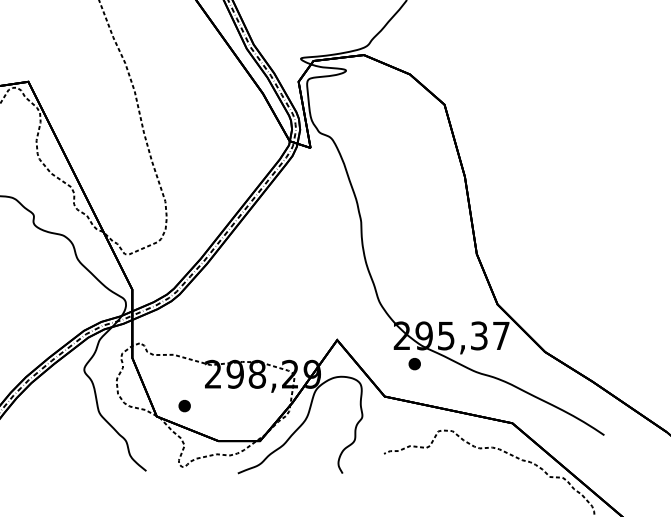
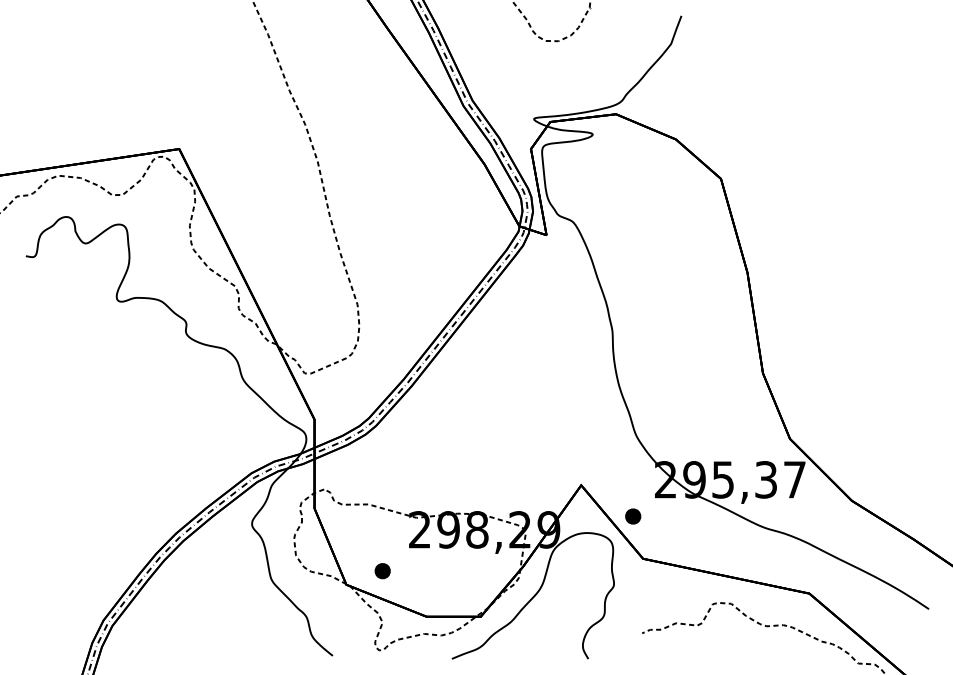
part: (414, 364) -> (633, 516), moved

